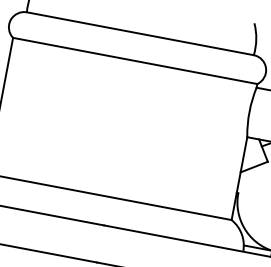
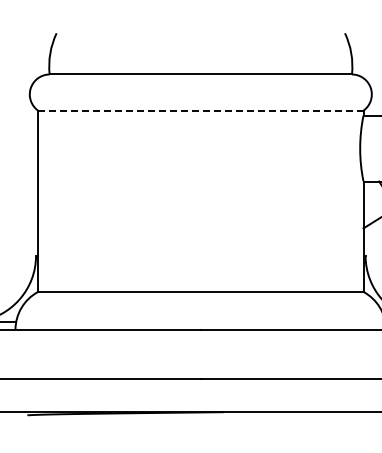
line: (135, 60) -> (200, 110), solid -> dashed

